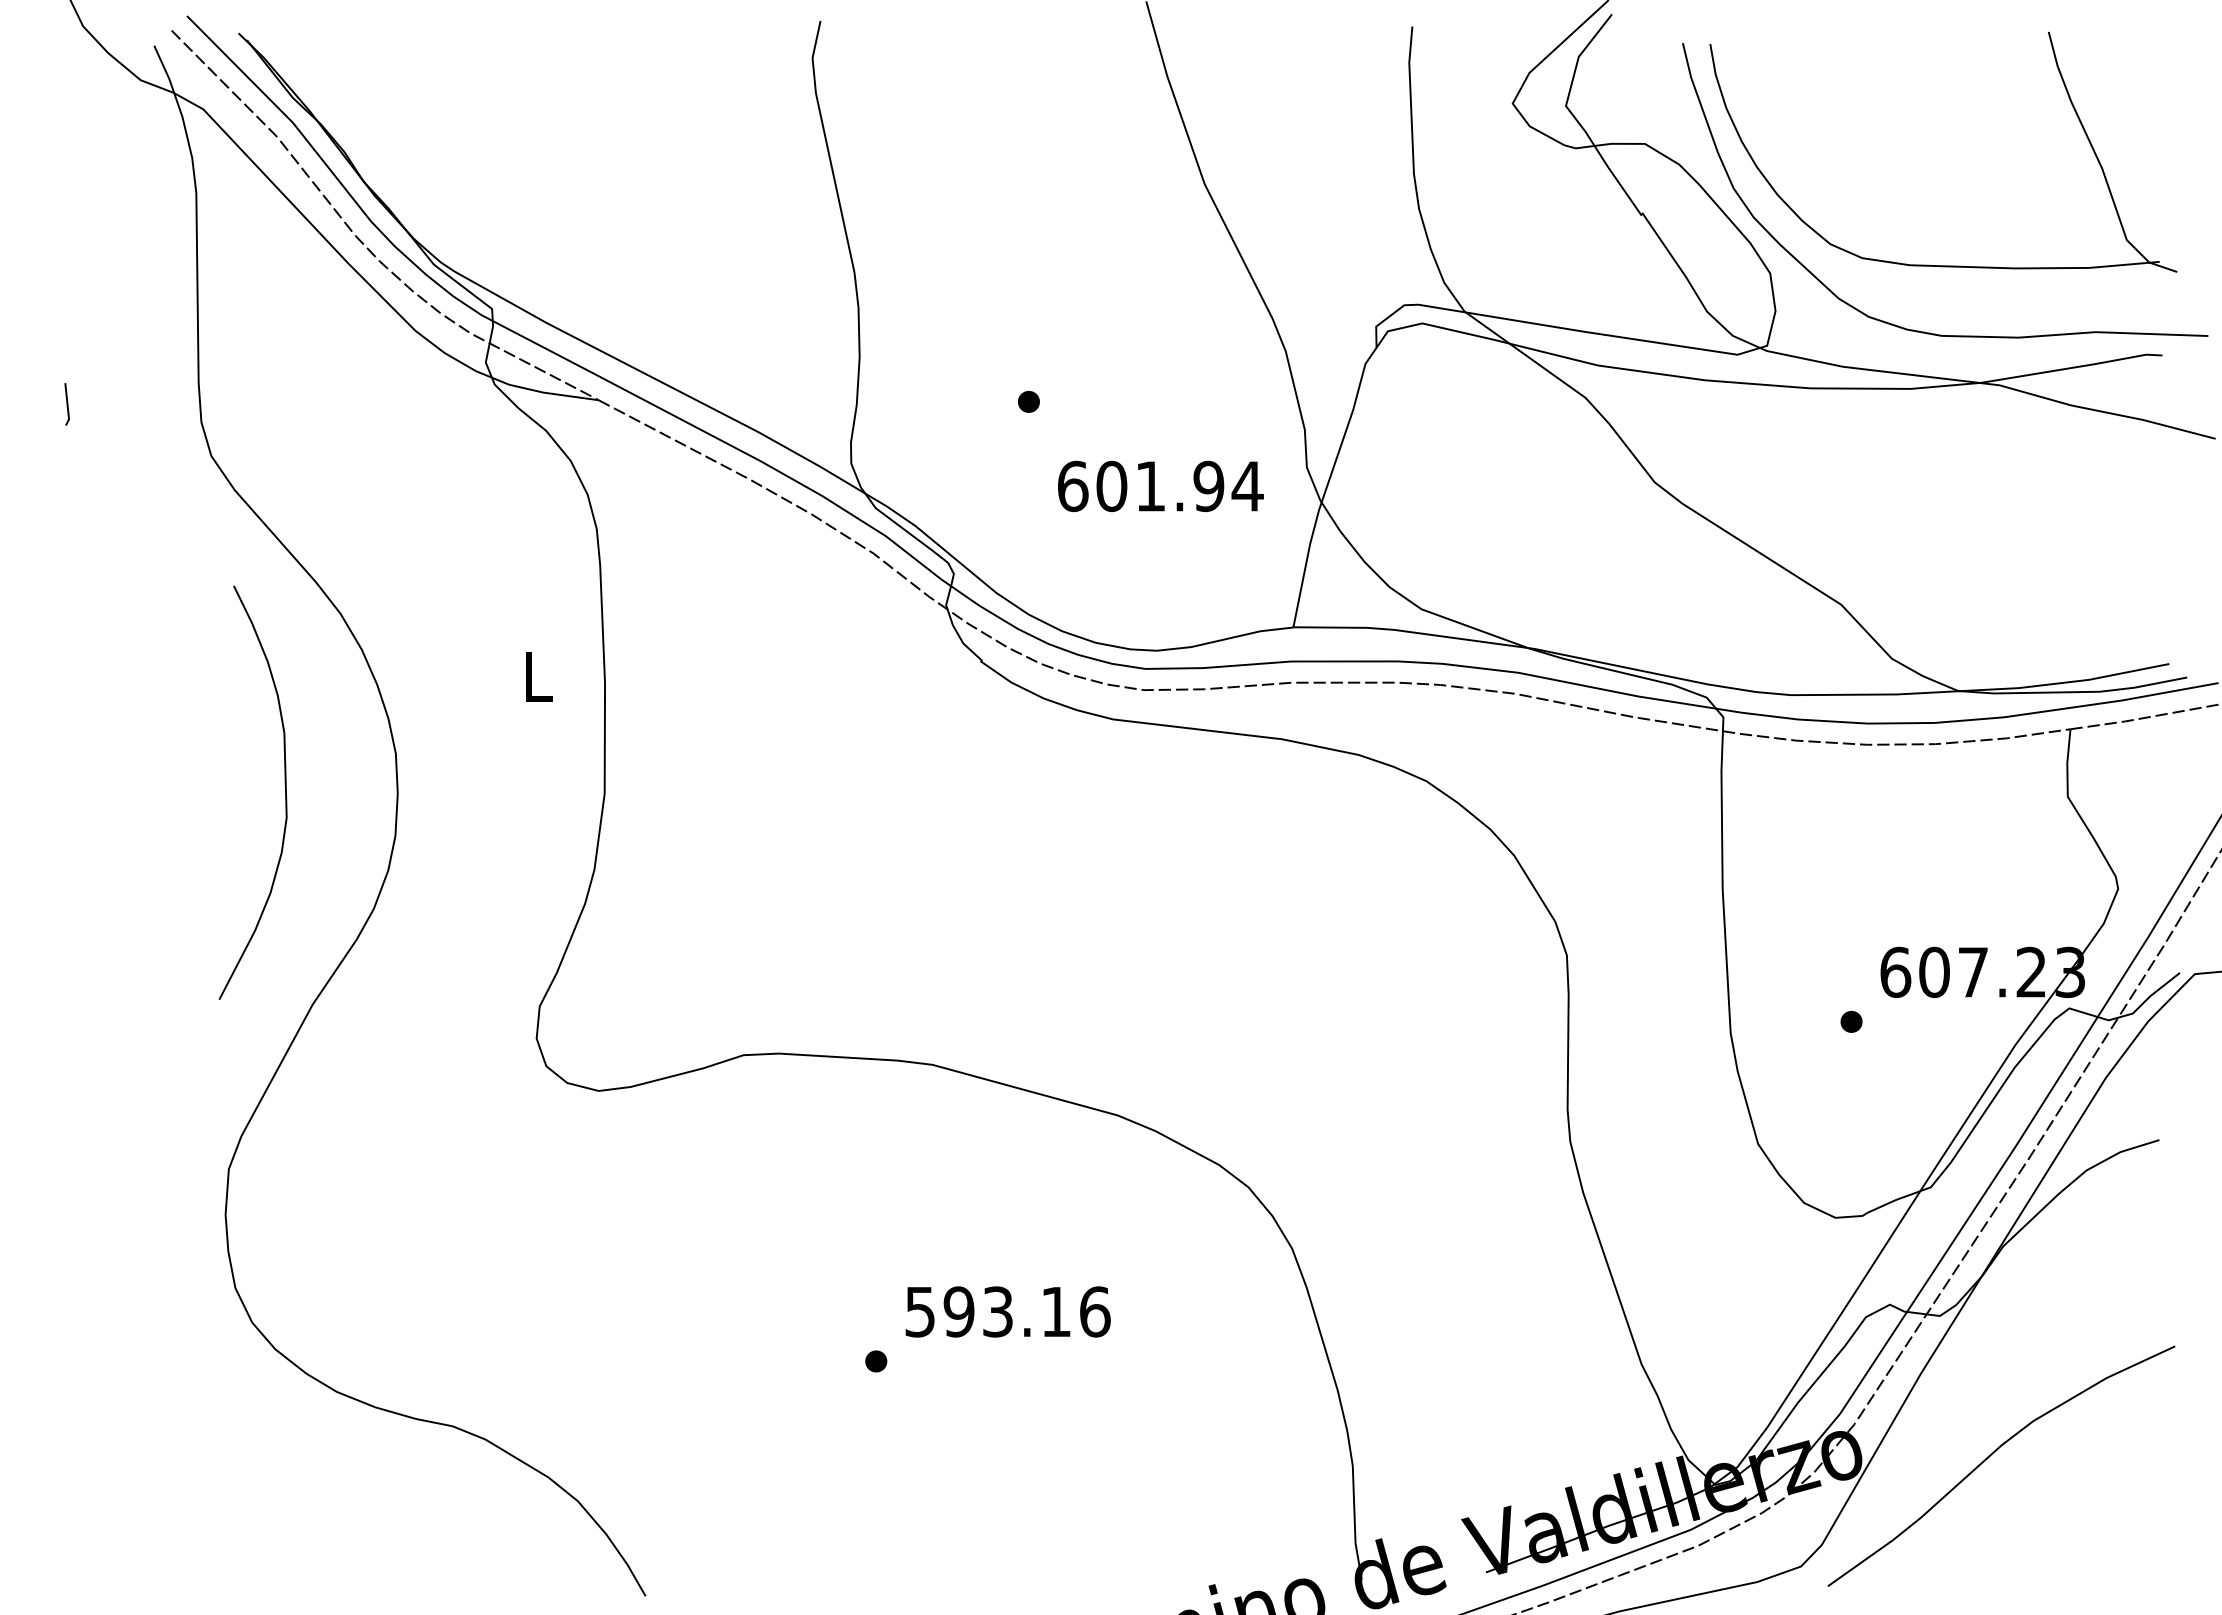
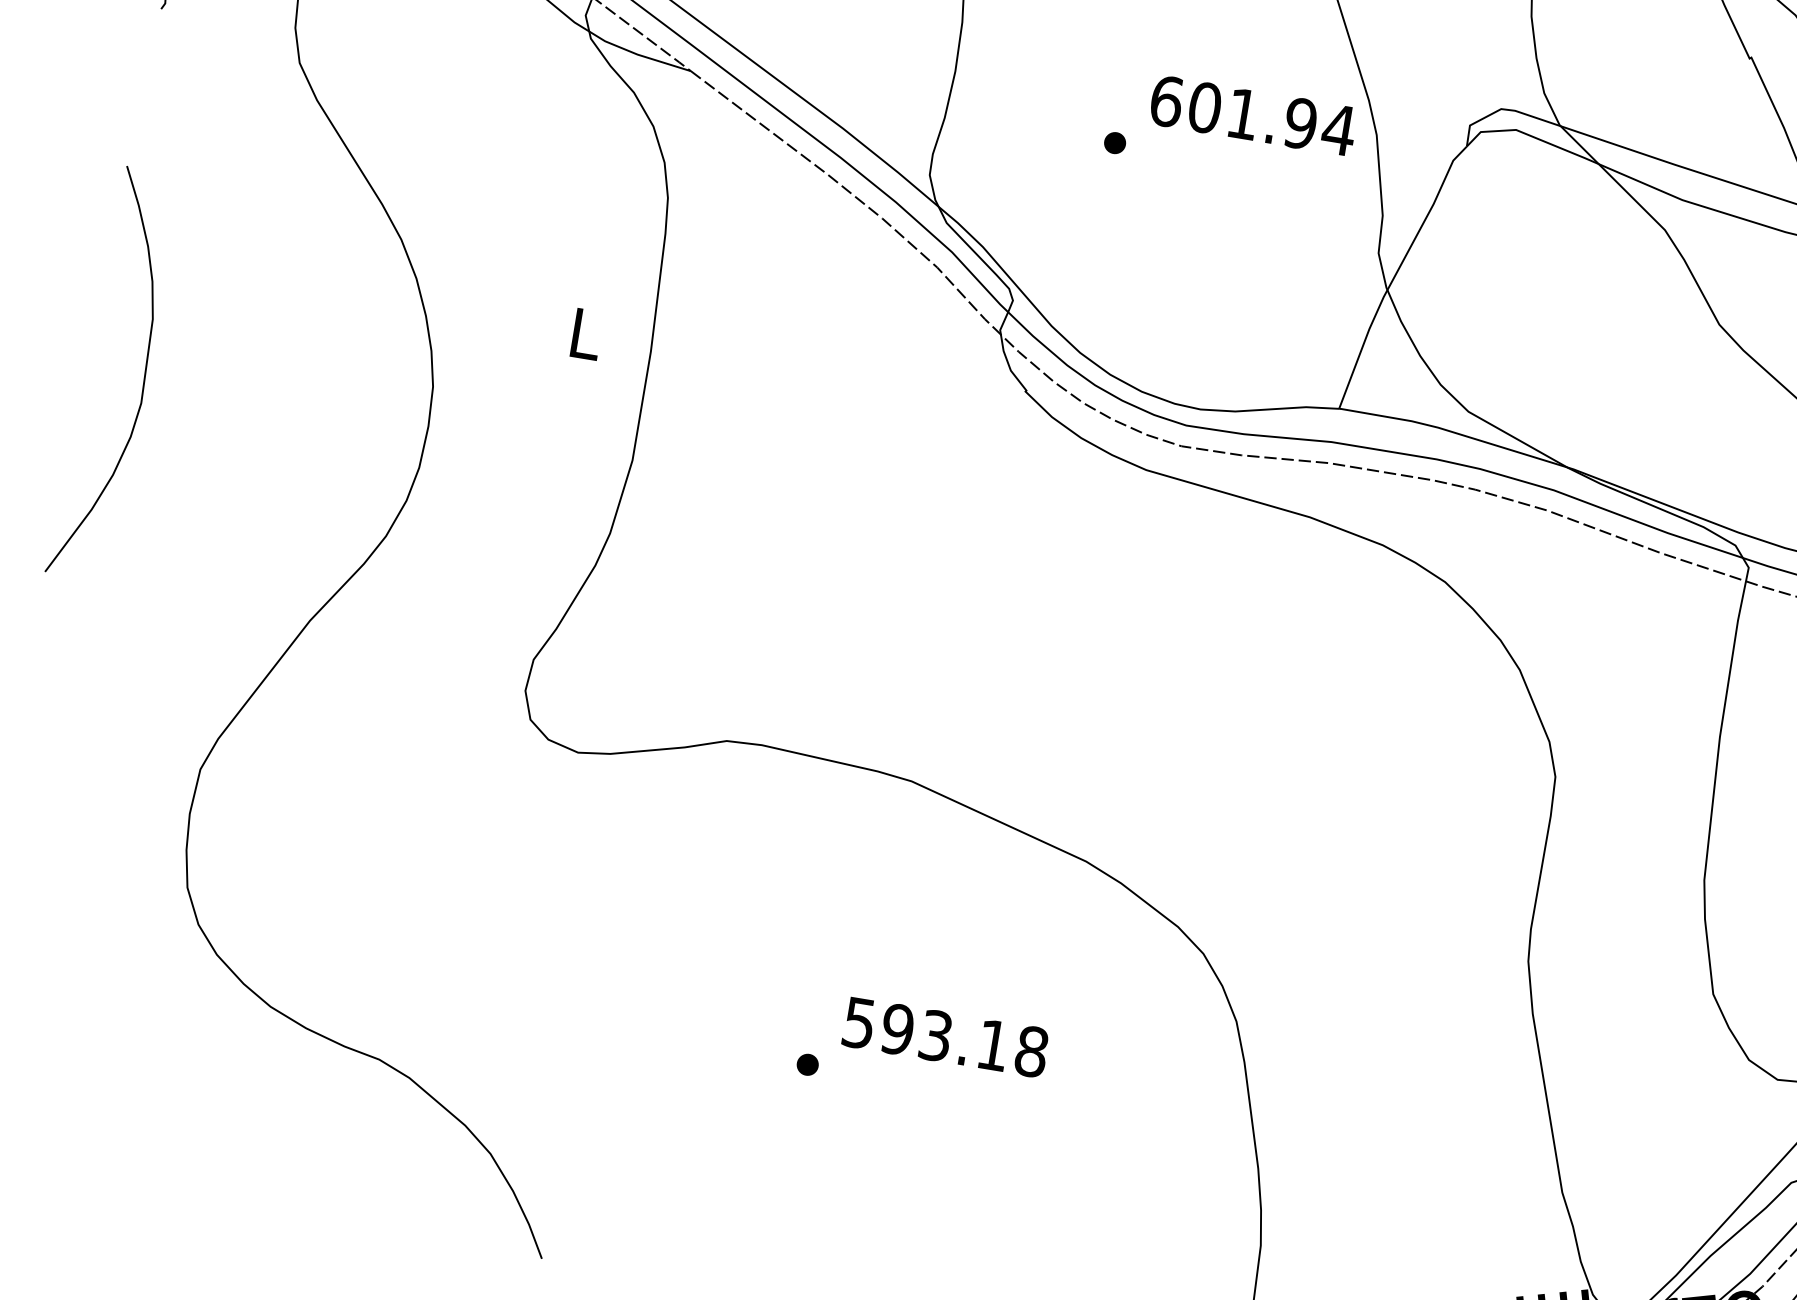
text: (1160, 486) -> (1252, 115), moved
curve: (284, 785) -> (144, 371), moved
text: (1095, 1311) -> (1032, 1051), 593.16 -> 593.18

